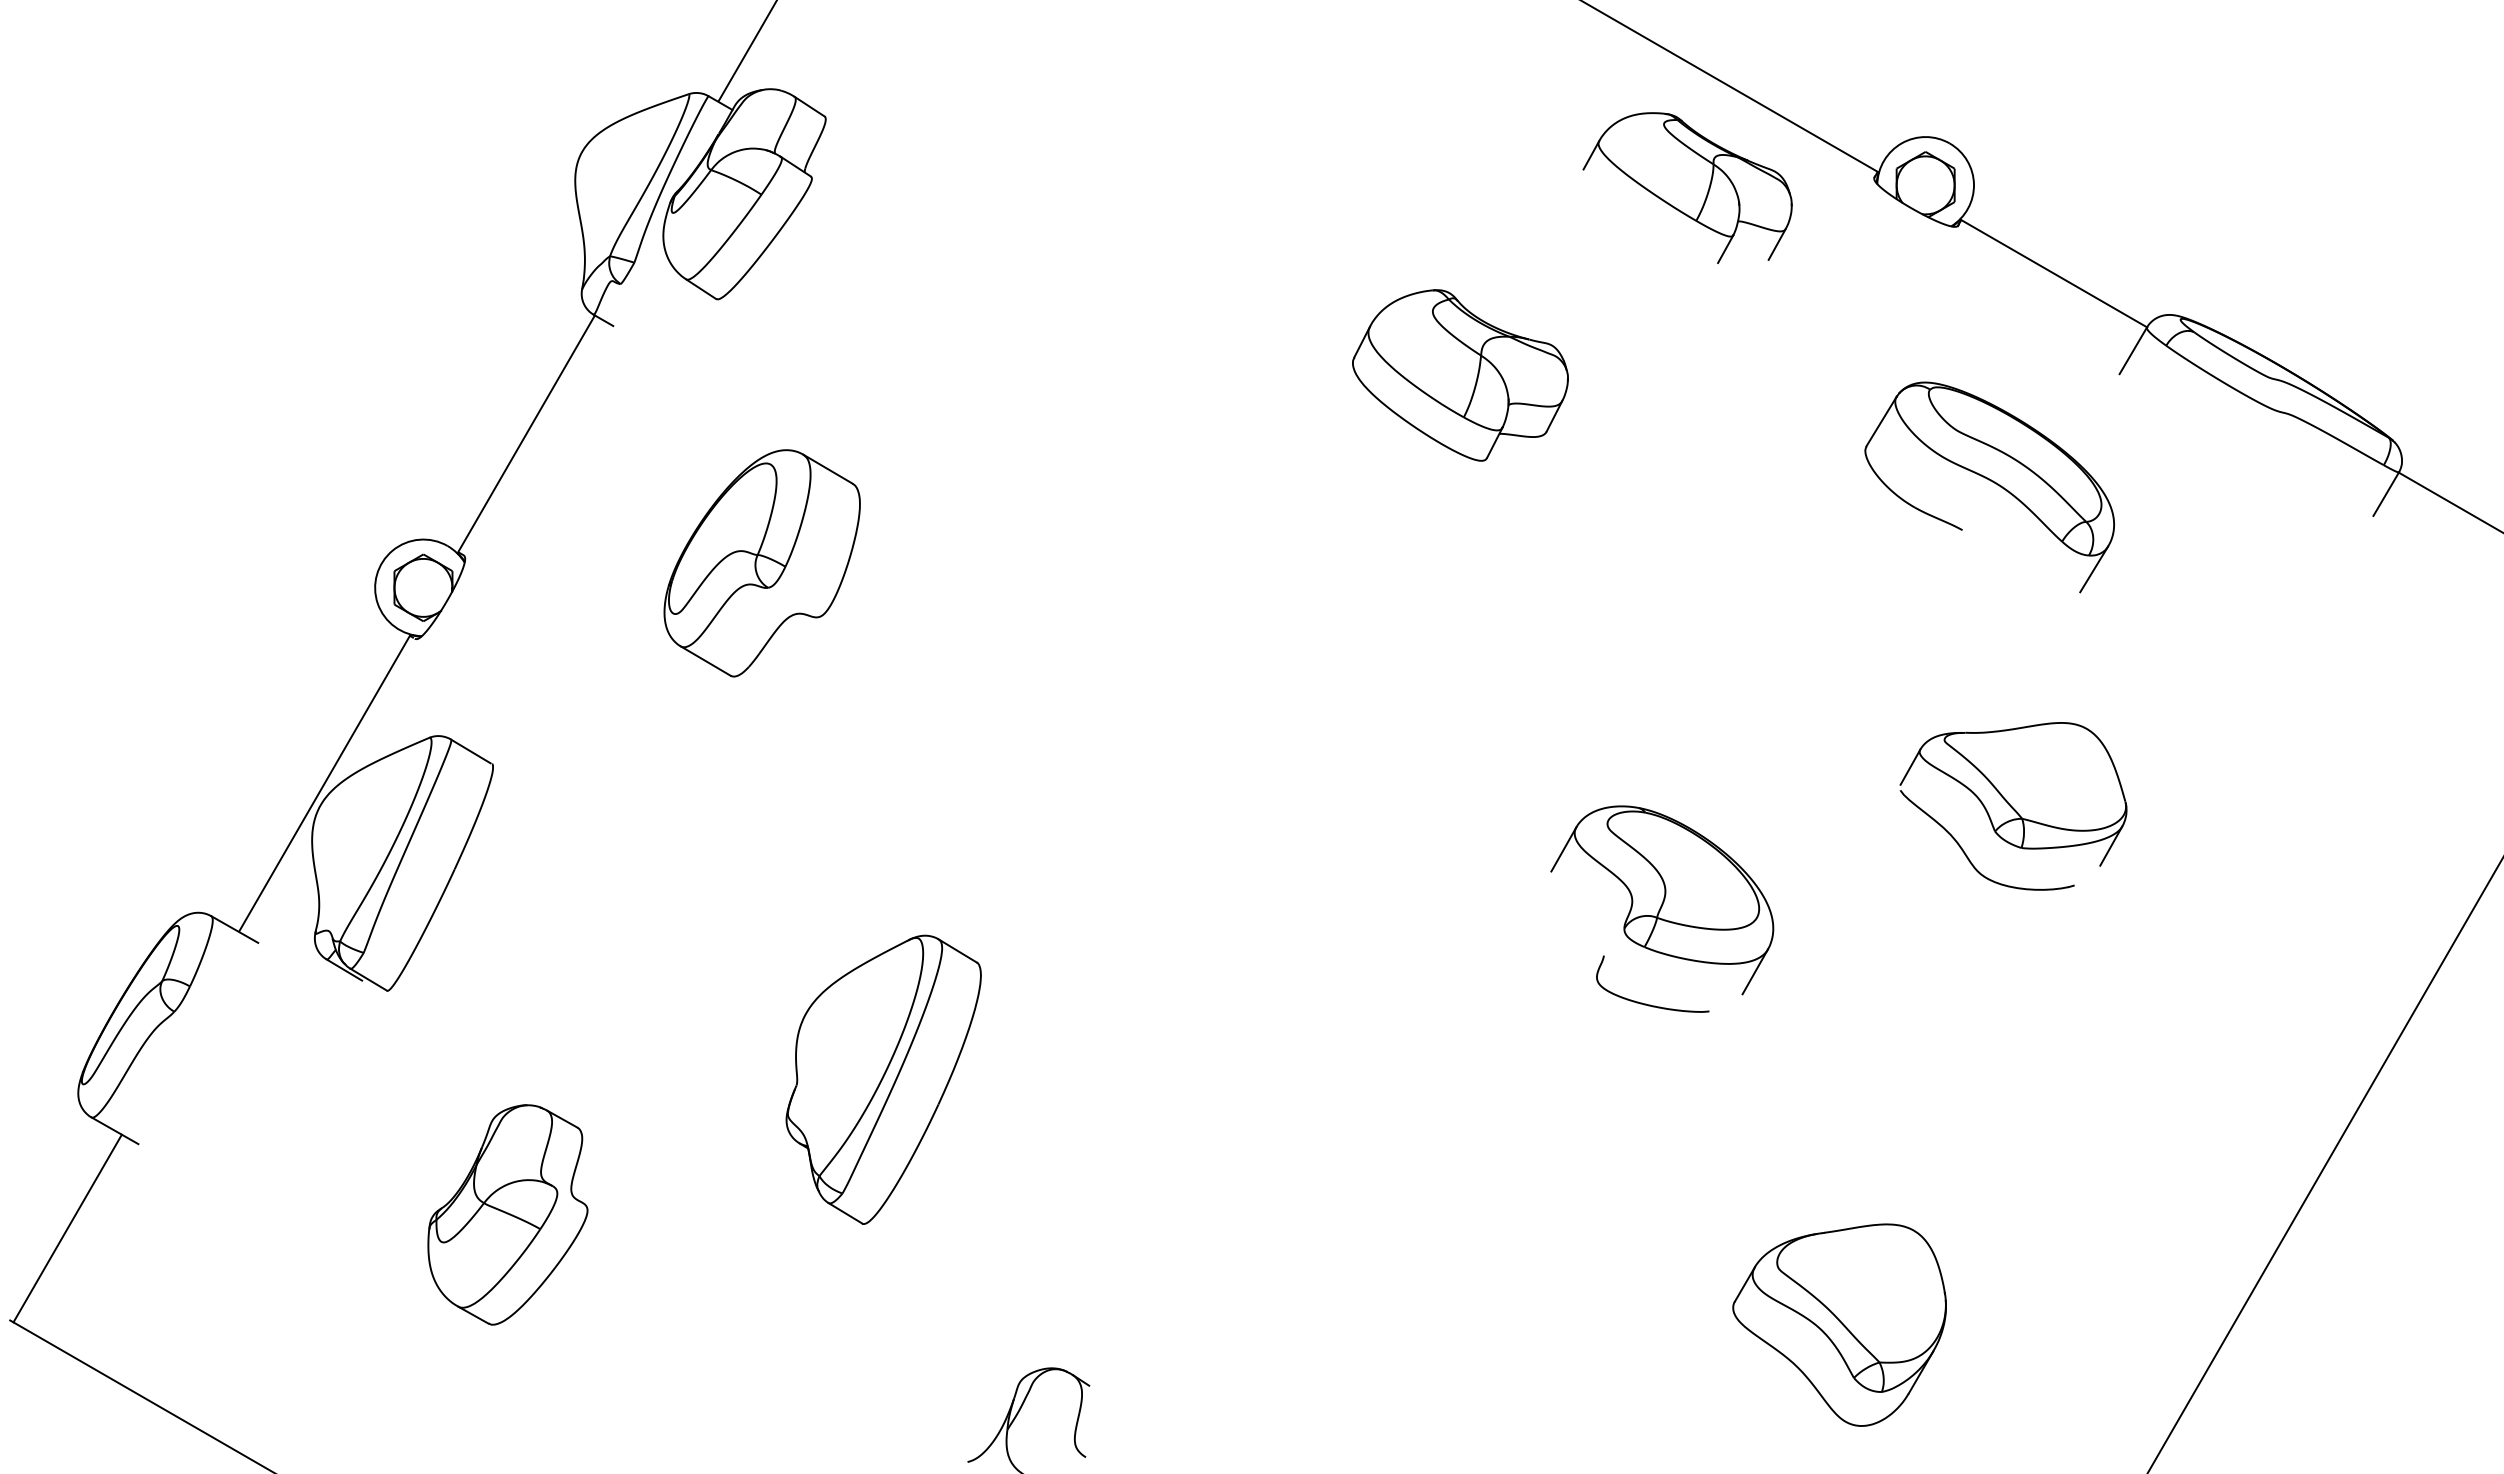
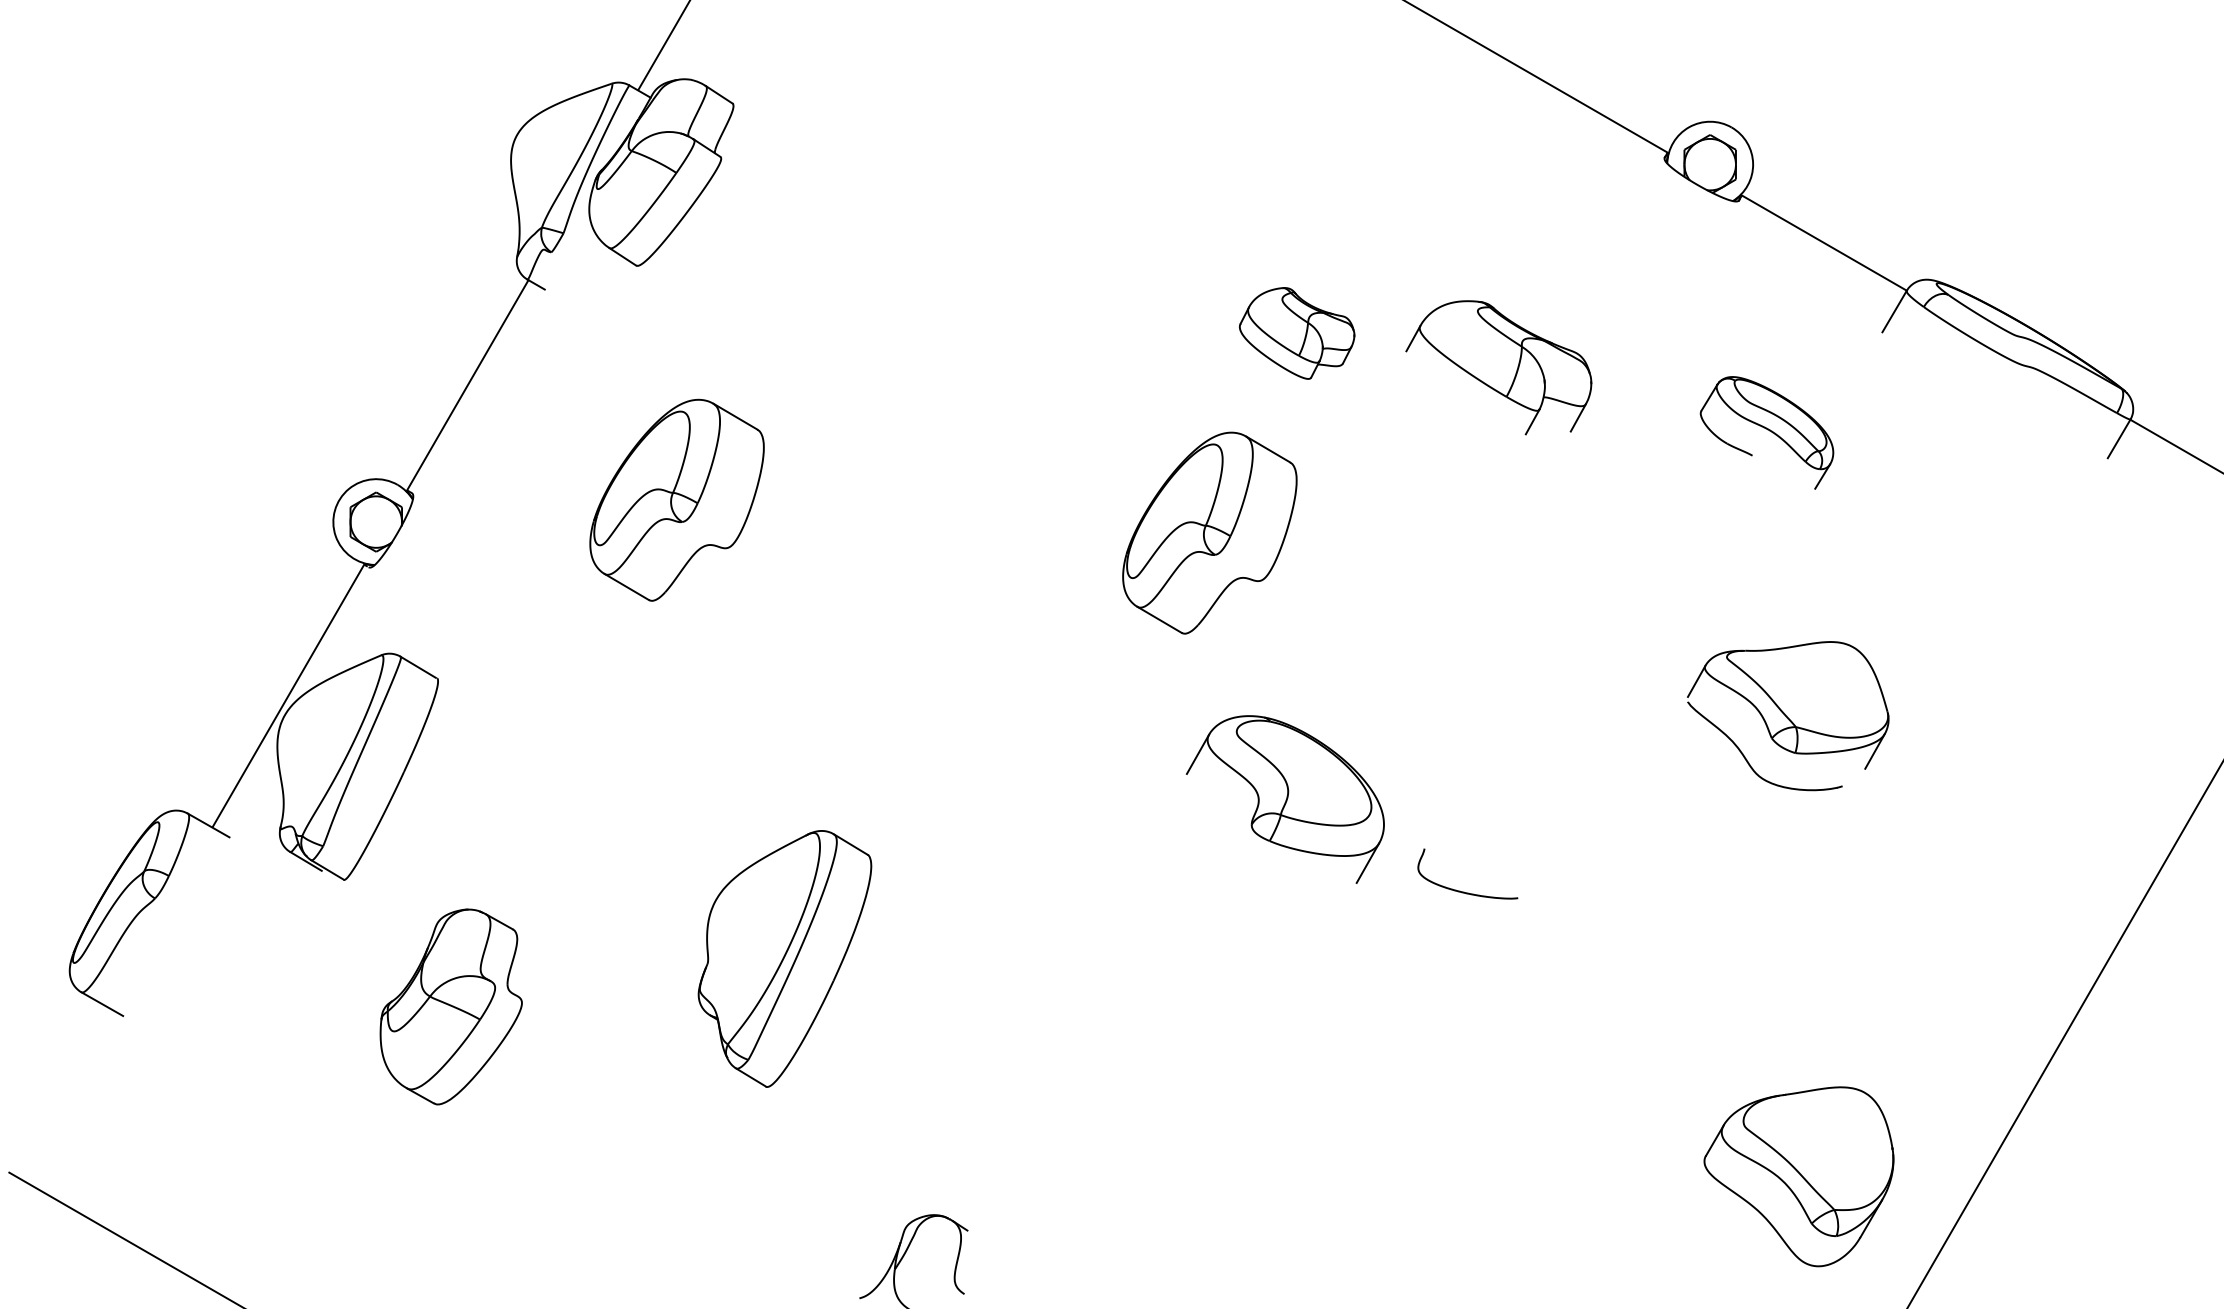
part: (1687, 188) -> (1498, 368), moved
part: (1460, 375) -> (1297, 333), size x0.6
part: (1989, 487) -> (1766, 432), size x0.6
part: (1361, 600) -> (1209, 533), added
part: (1662, 900) -> (1285, 799), moved
part: (507, 1214) -> (450, 1006), moved
line: (67, 1228) -> (60, 1090), removed
part: (1839, 1324) -> (1798, 1176), moved

